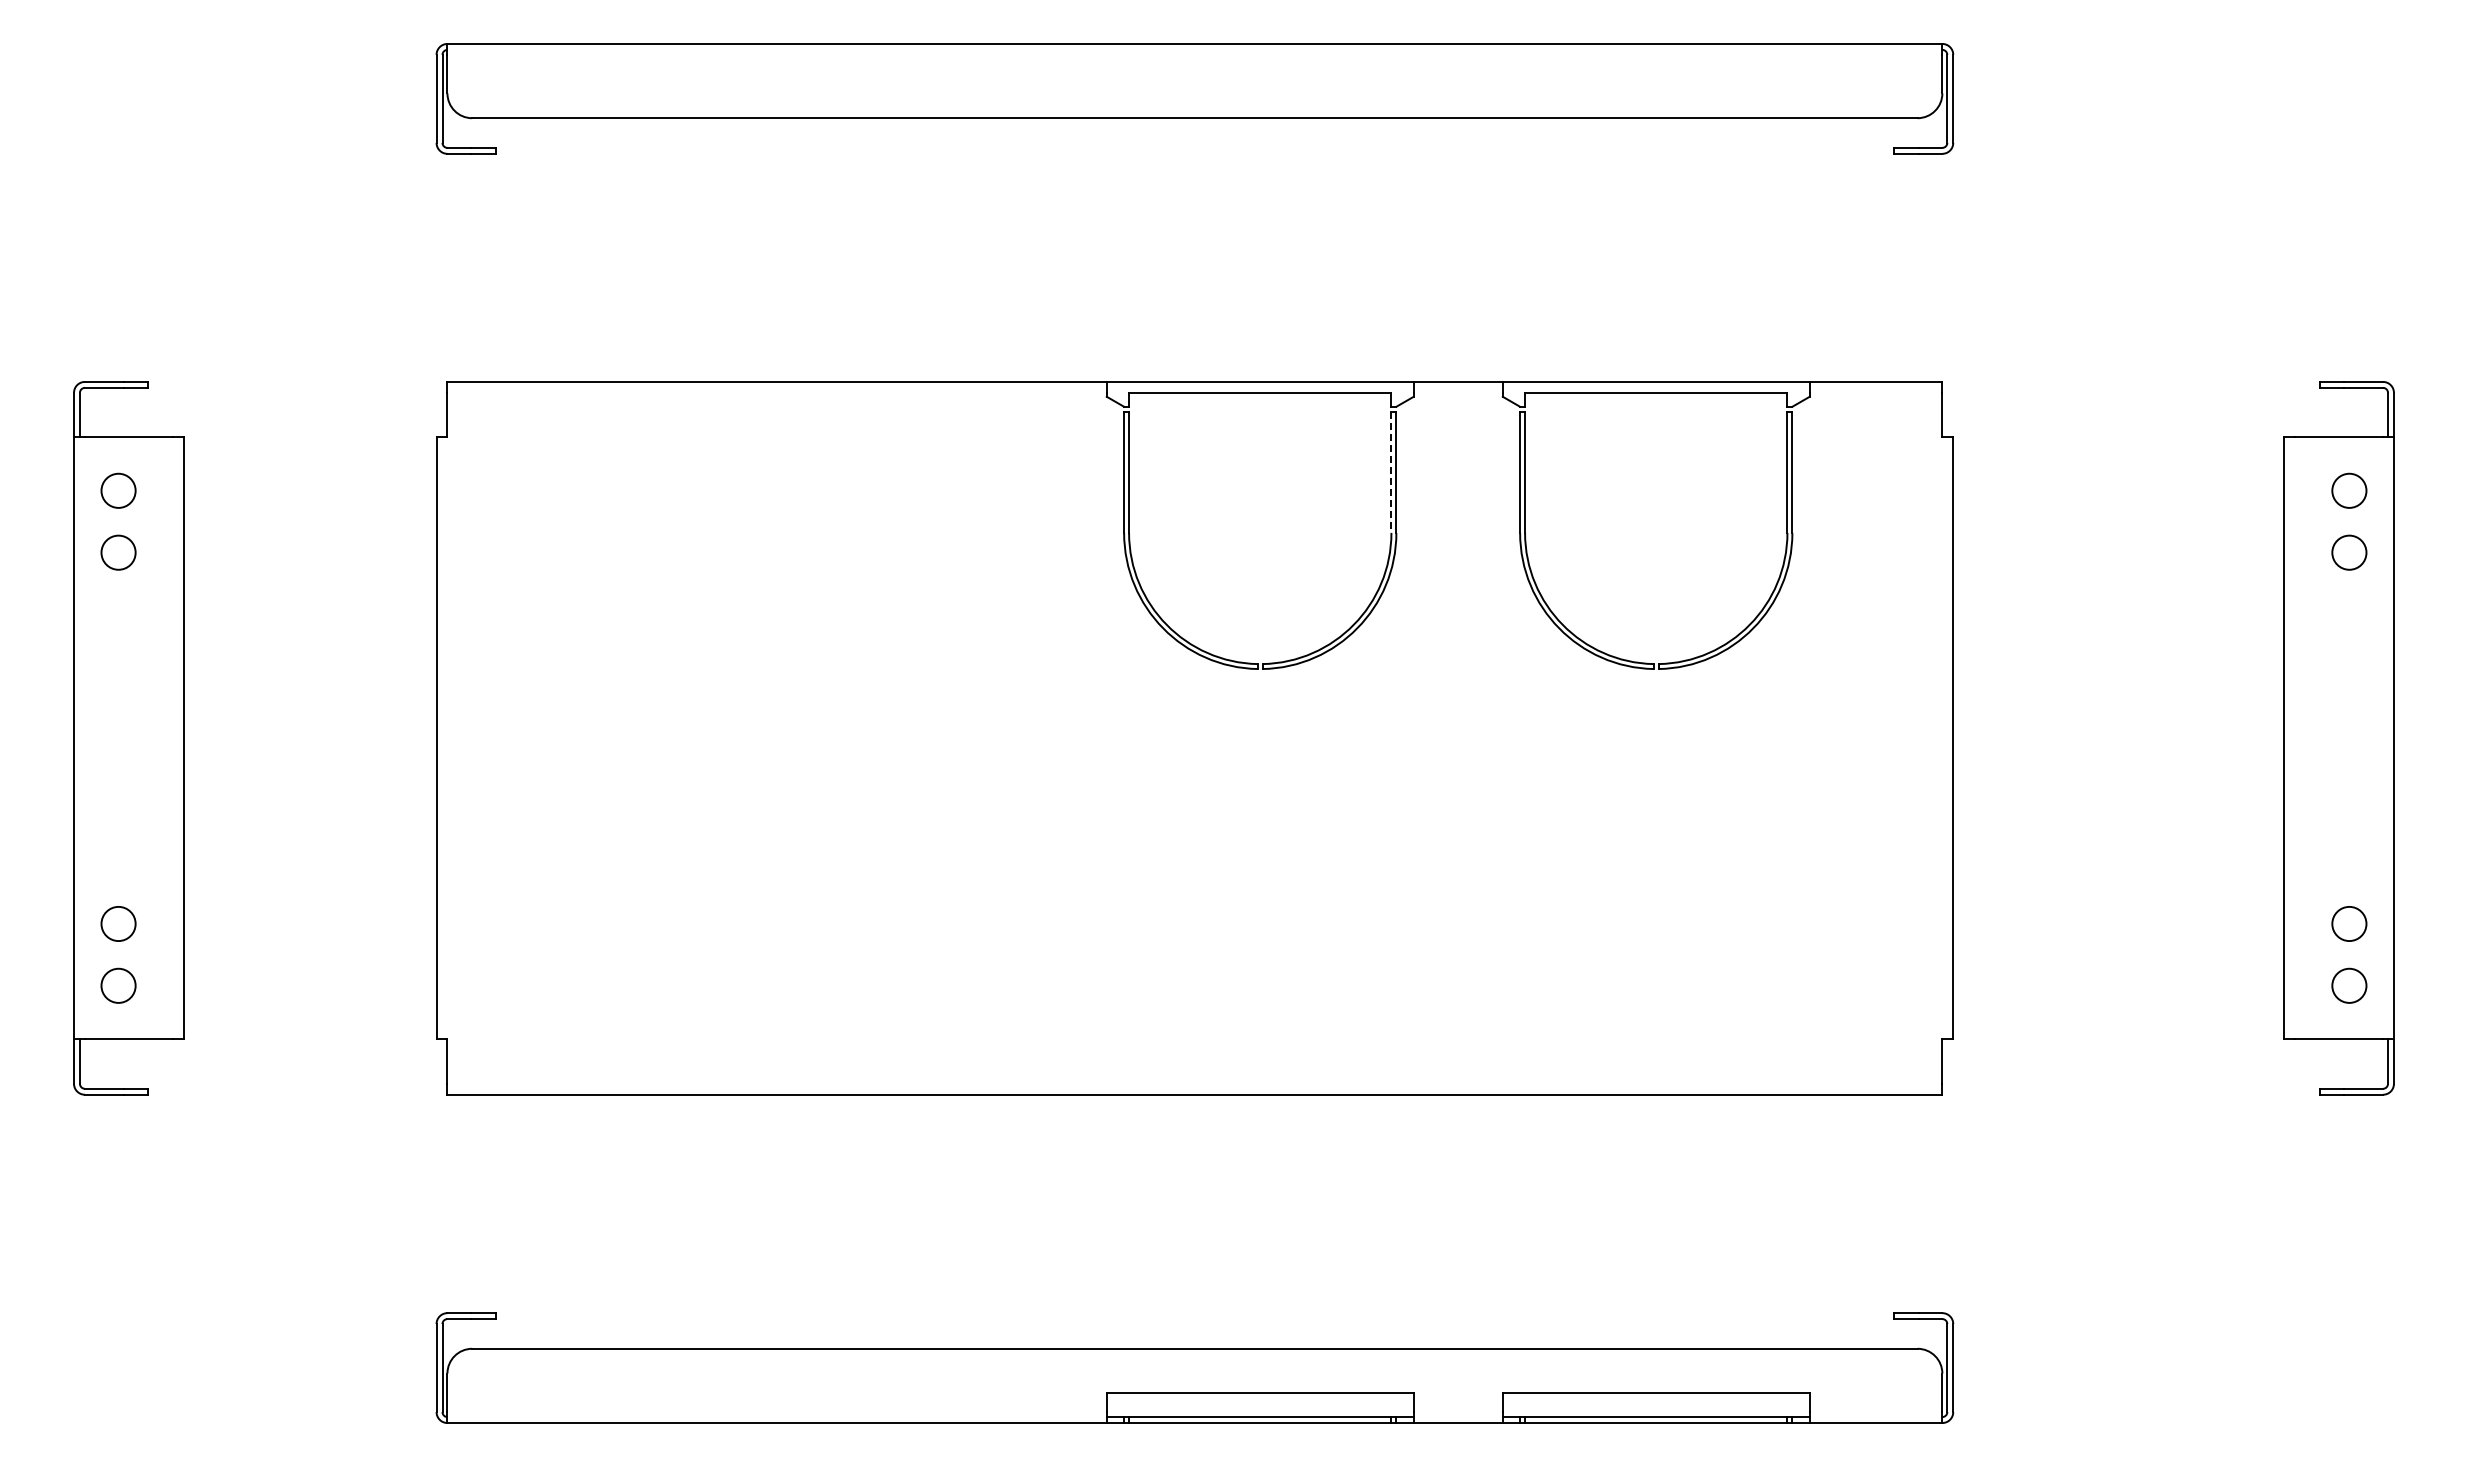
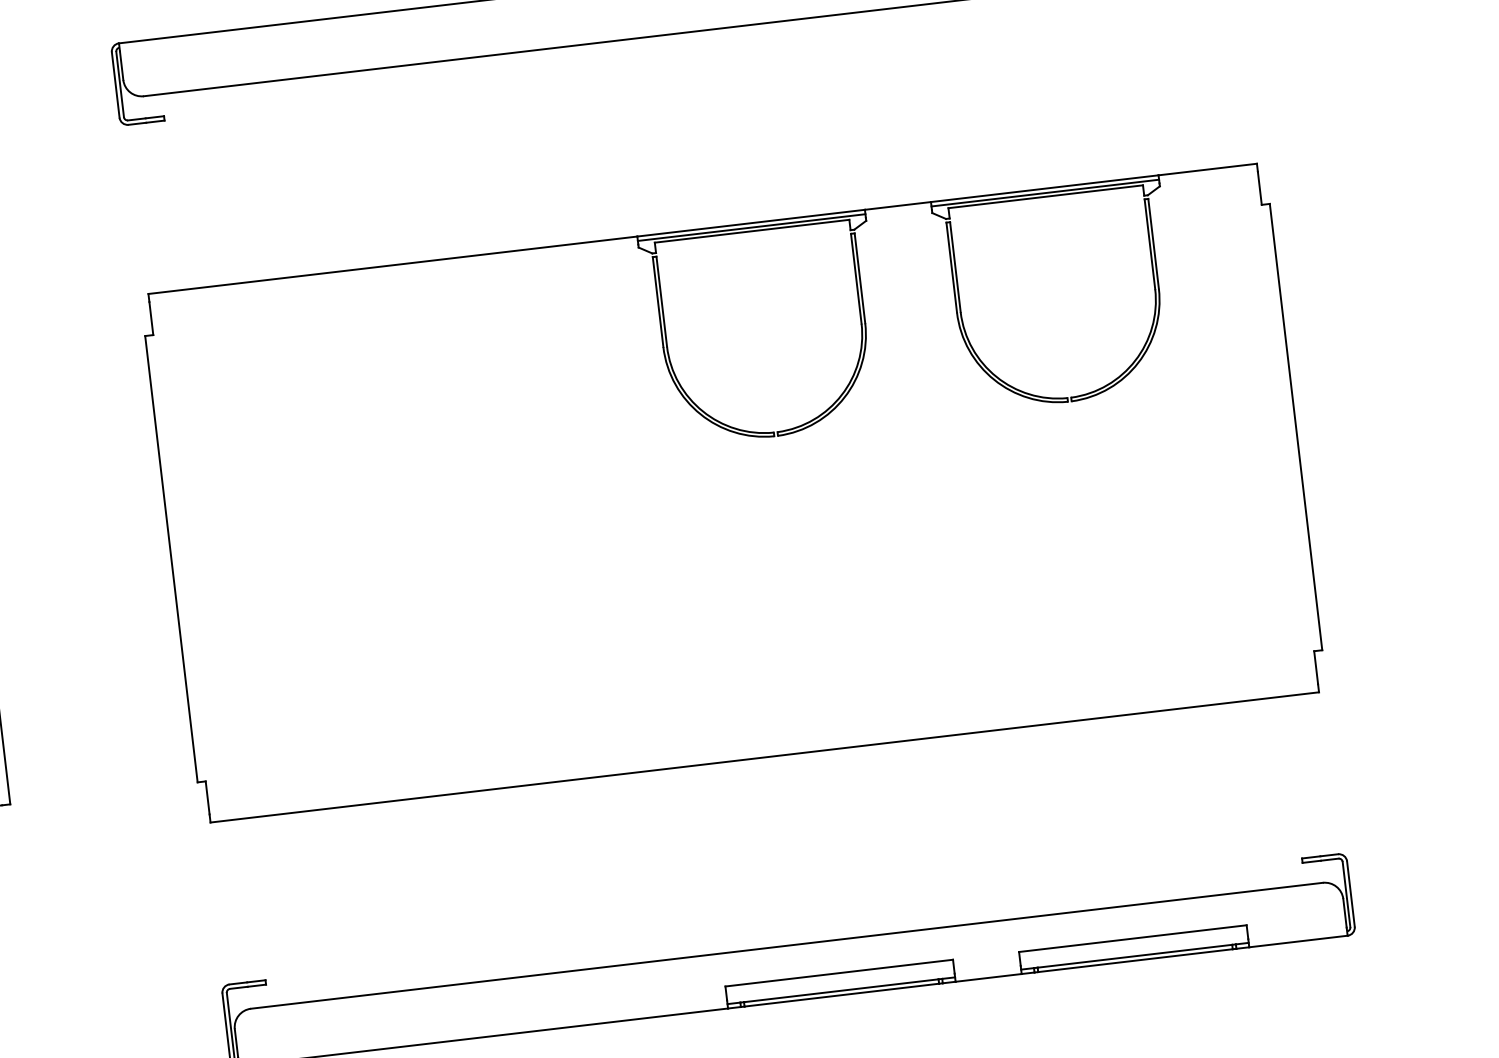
line: (1259, 387) -> (751, 227), added
line: (1655, 387) -> (1044, 192), added
line: (1391, 472) -> (856, 278), dashed -> solid

